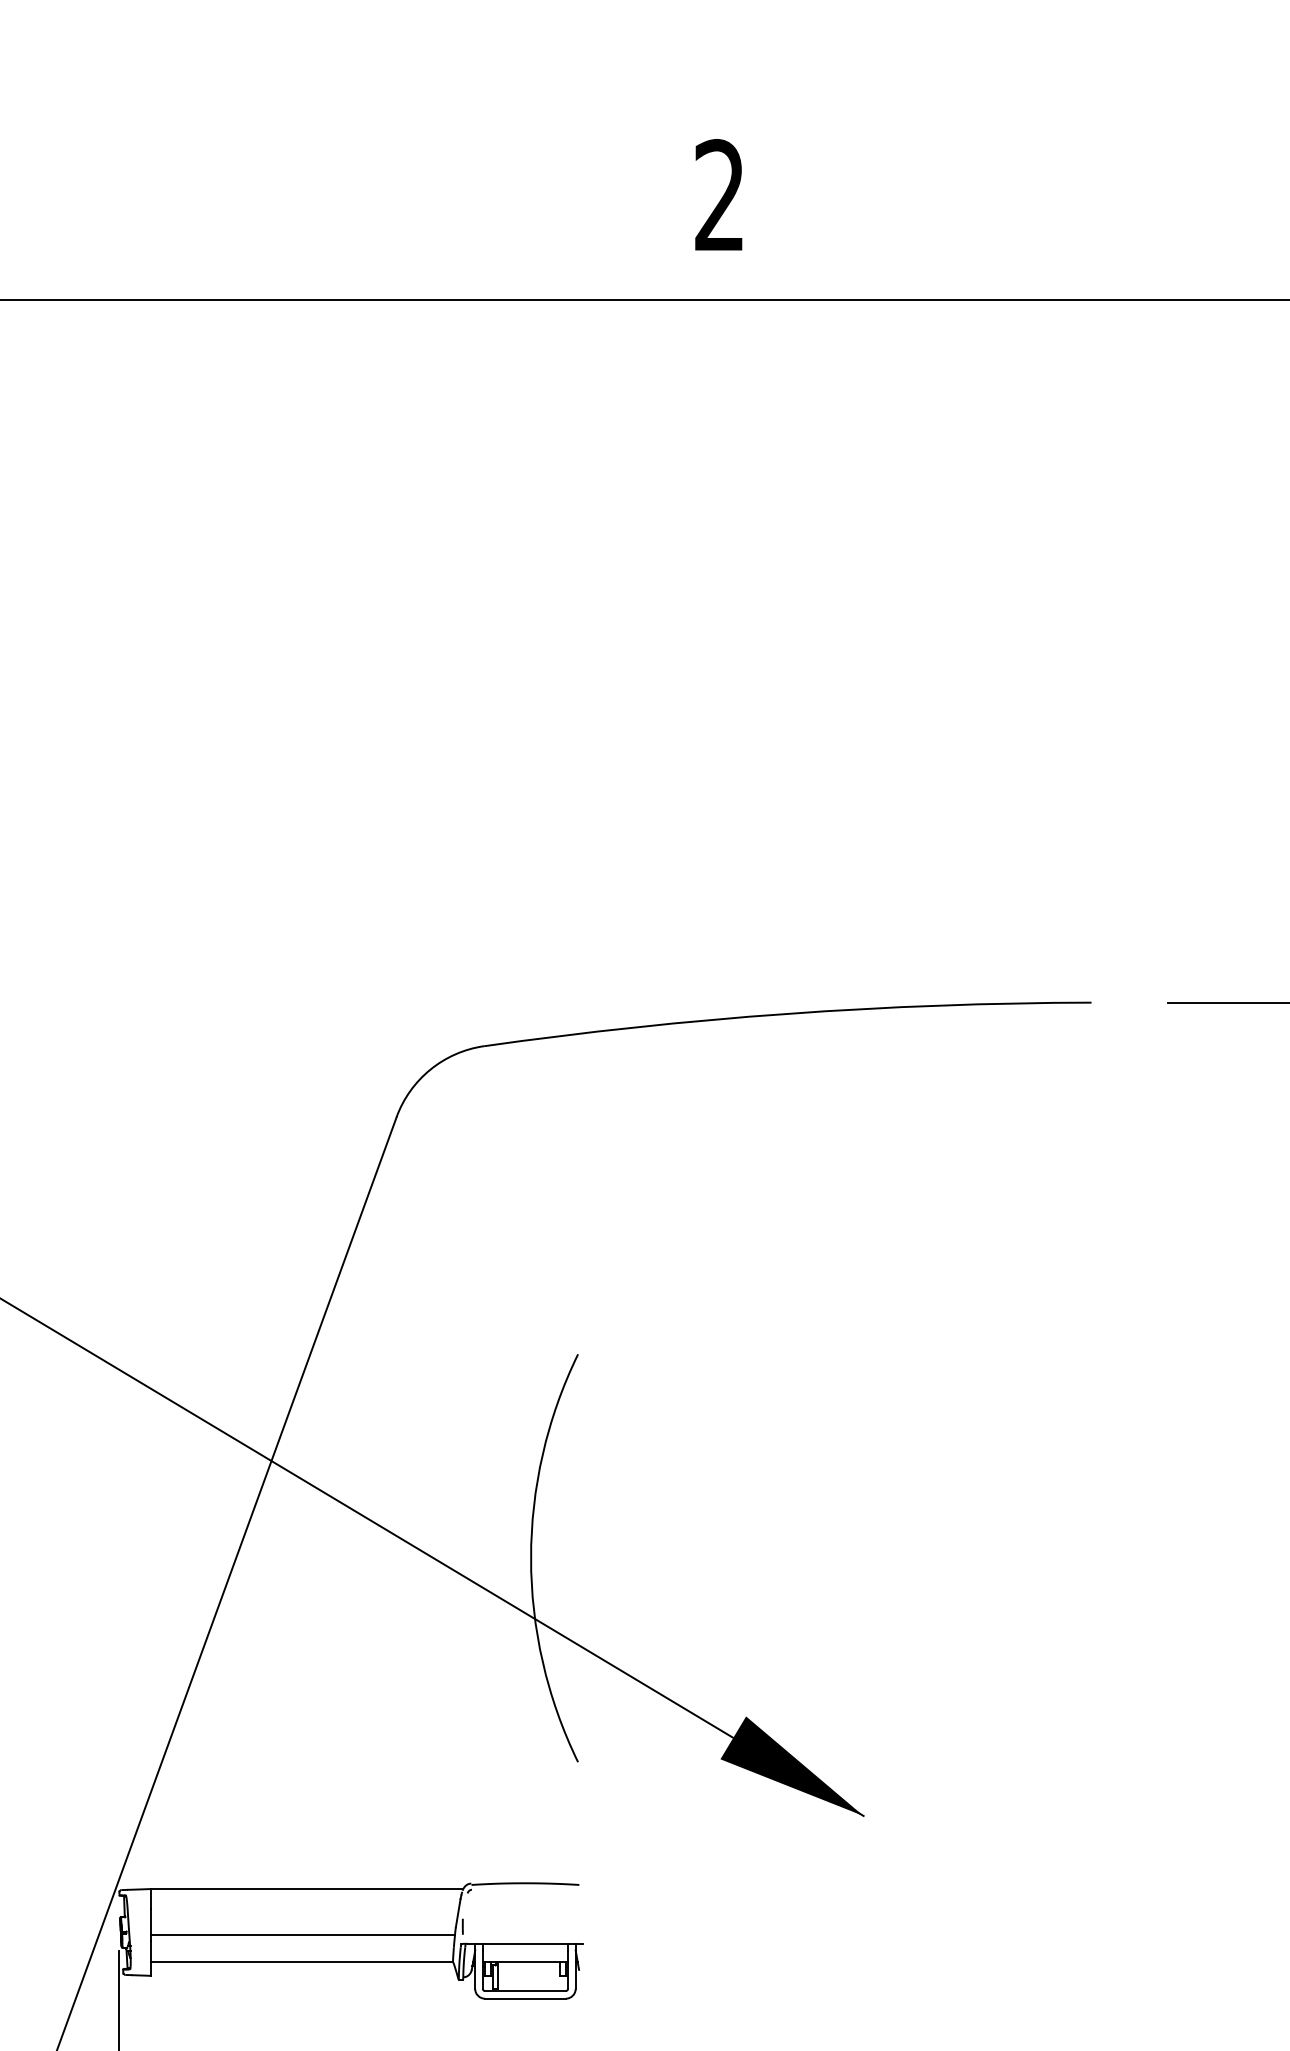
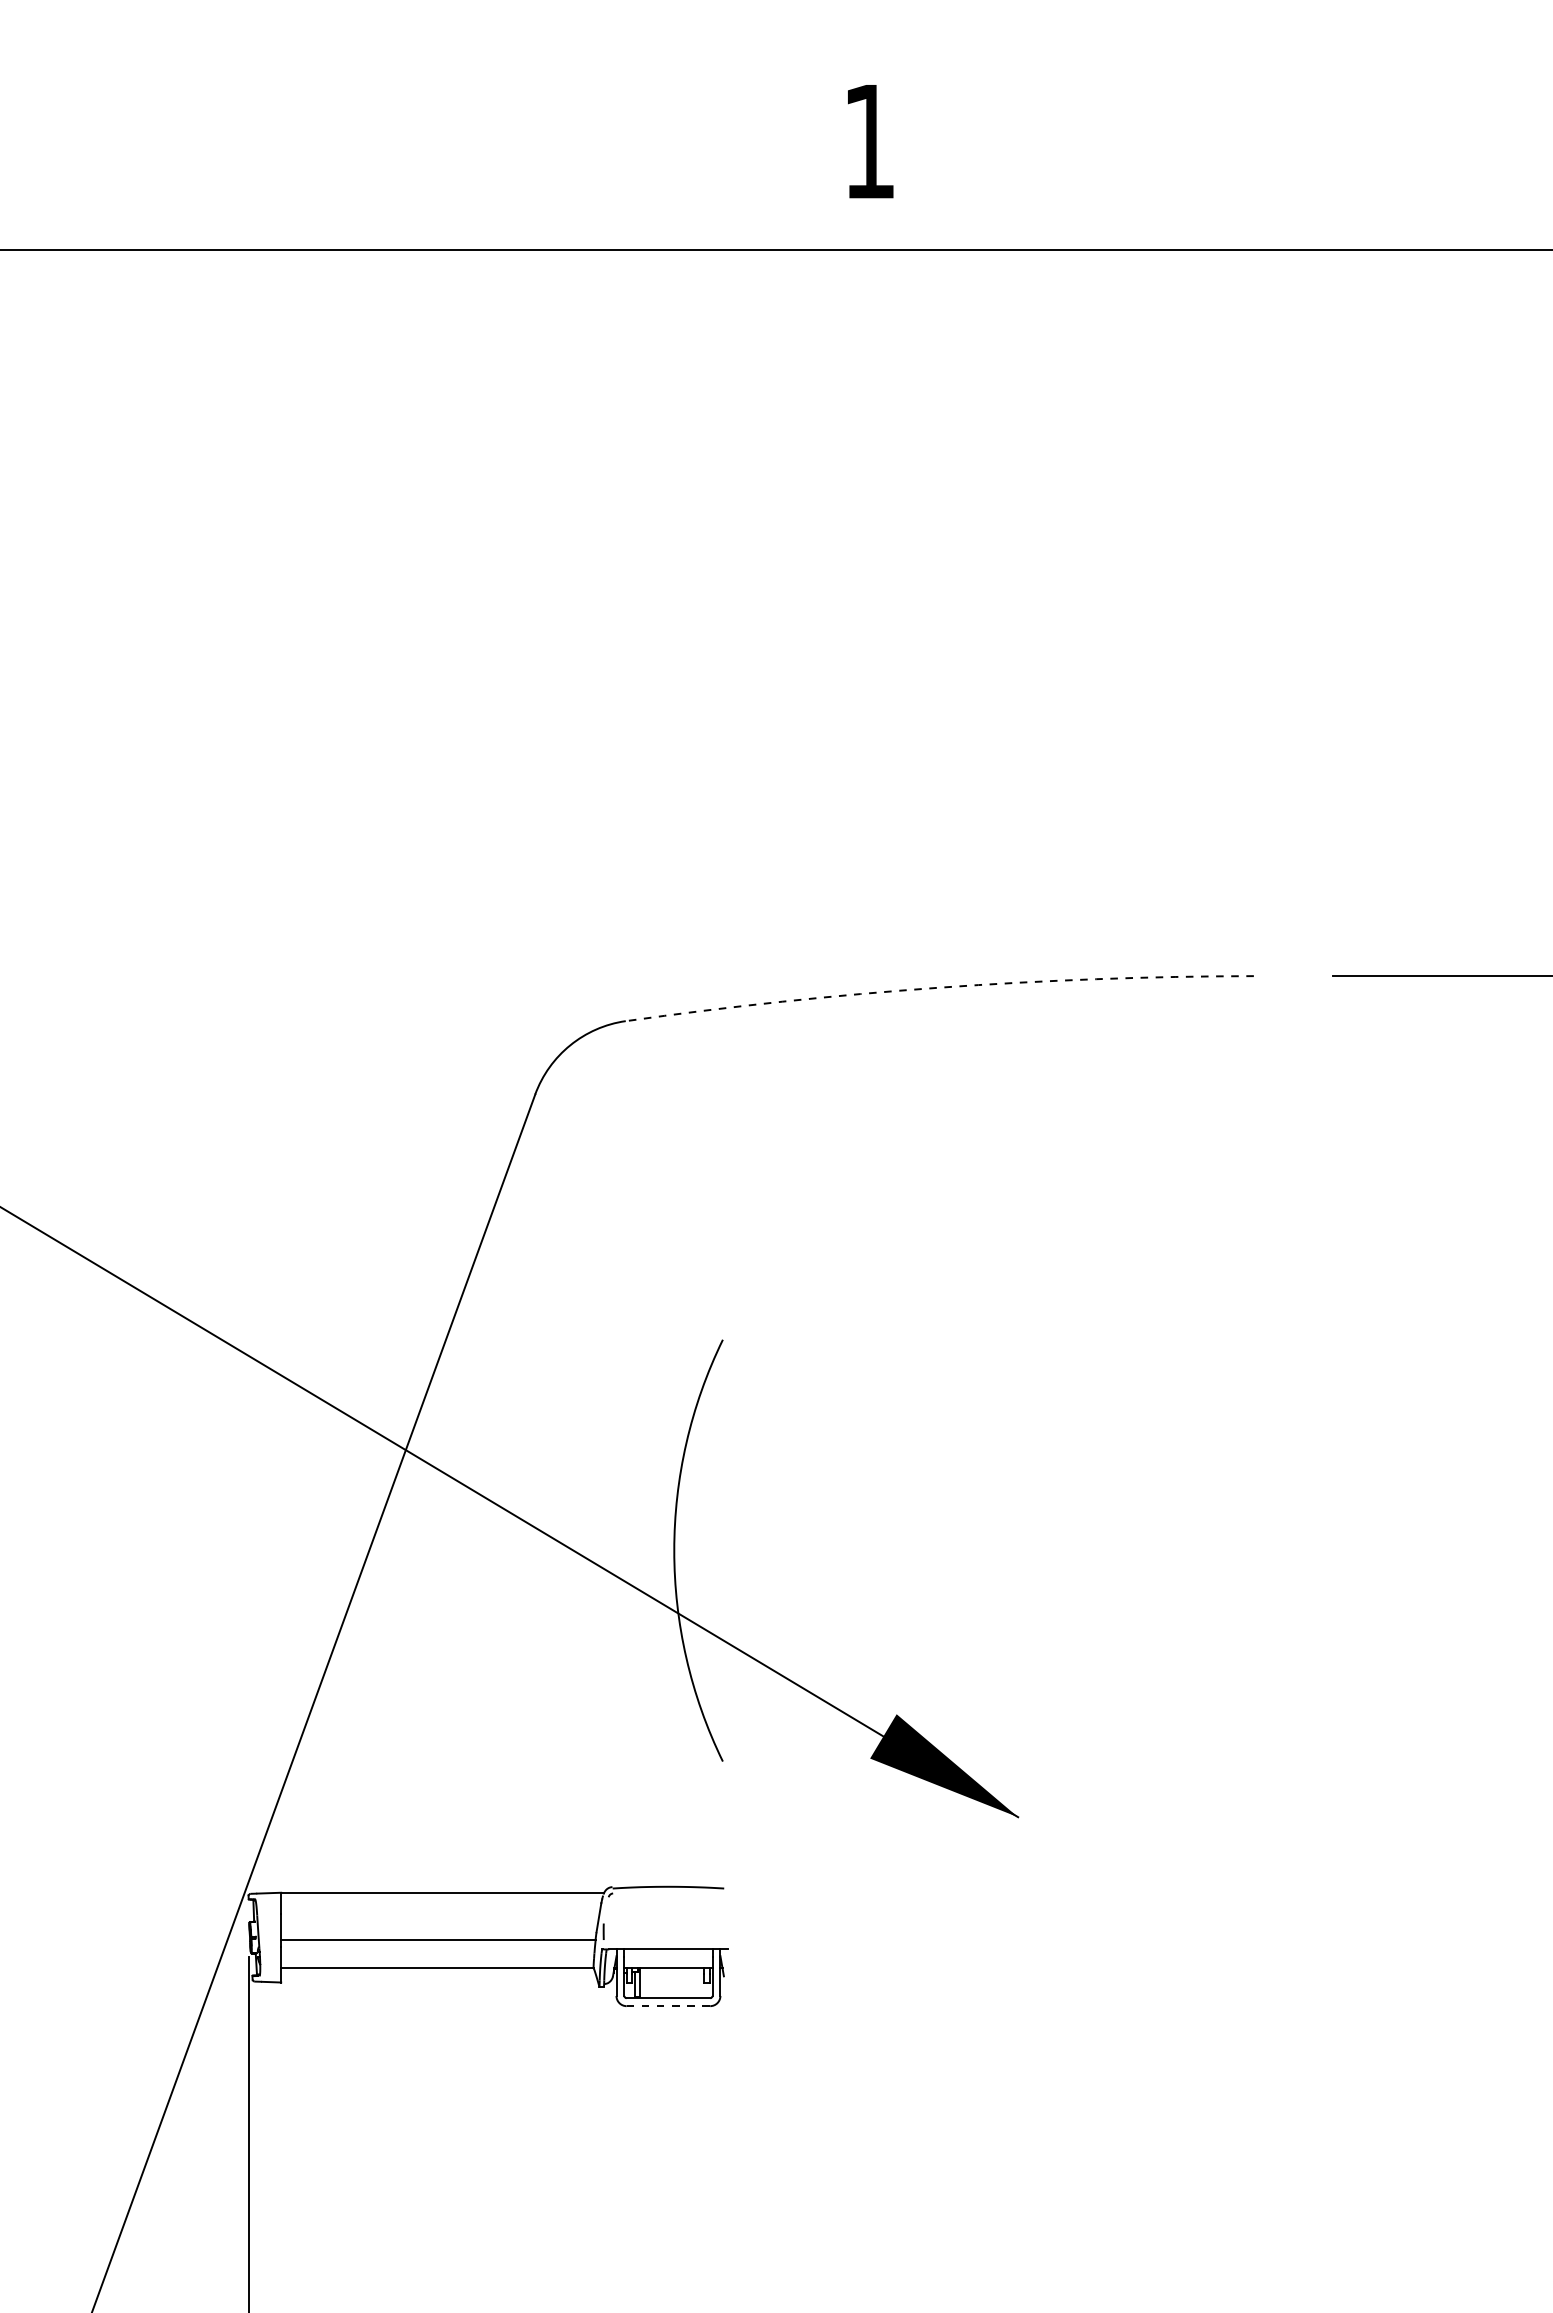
text: (718, 194) -> (868, 140), 2 -> 1
arc: (787, 1013) -> (939, 987), solid -> dashed
line: (525, 1999) -> (668, 2006), solid -> dashed

